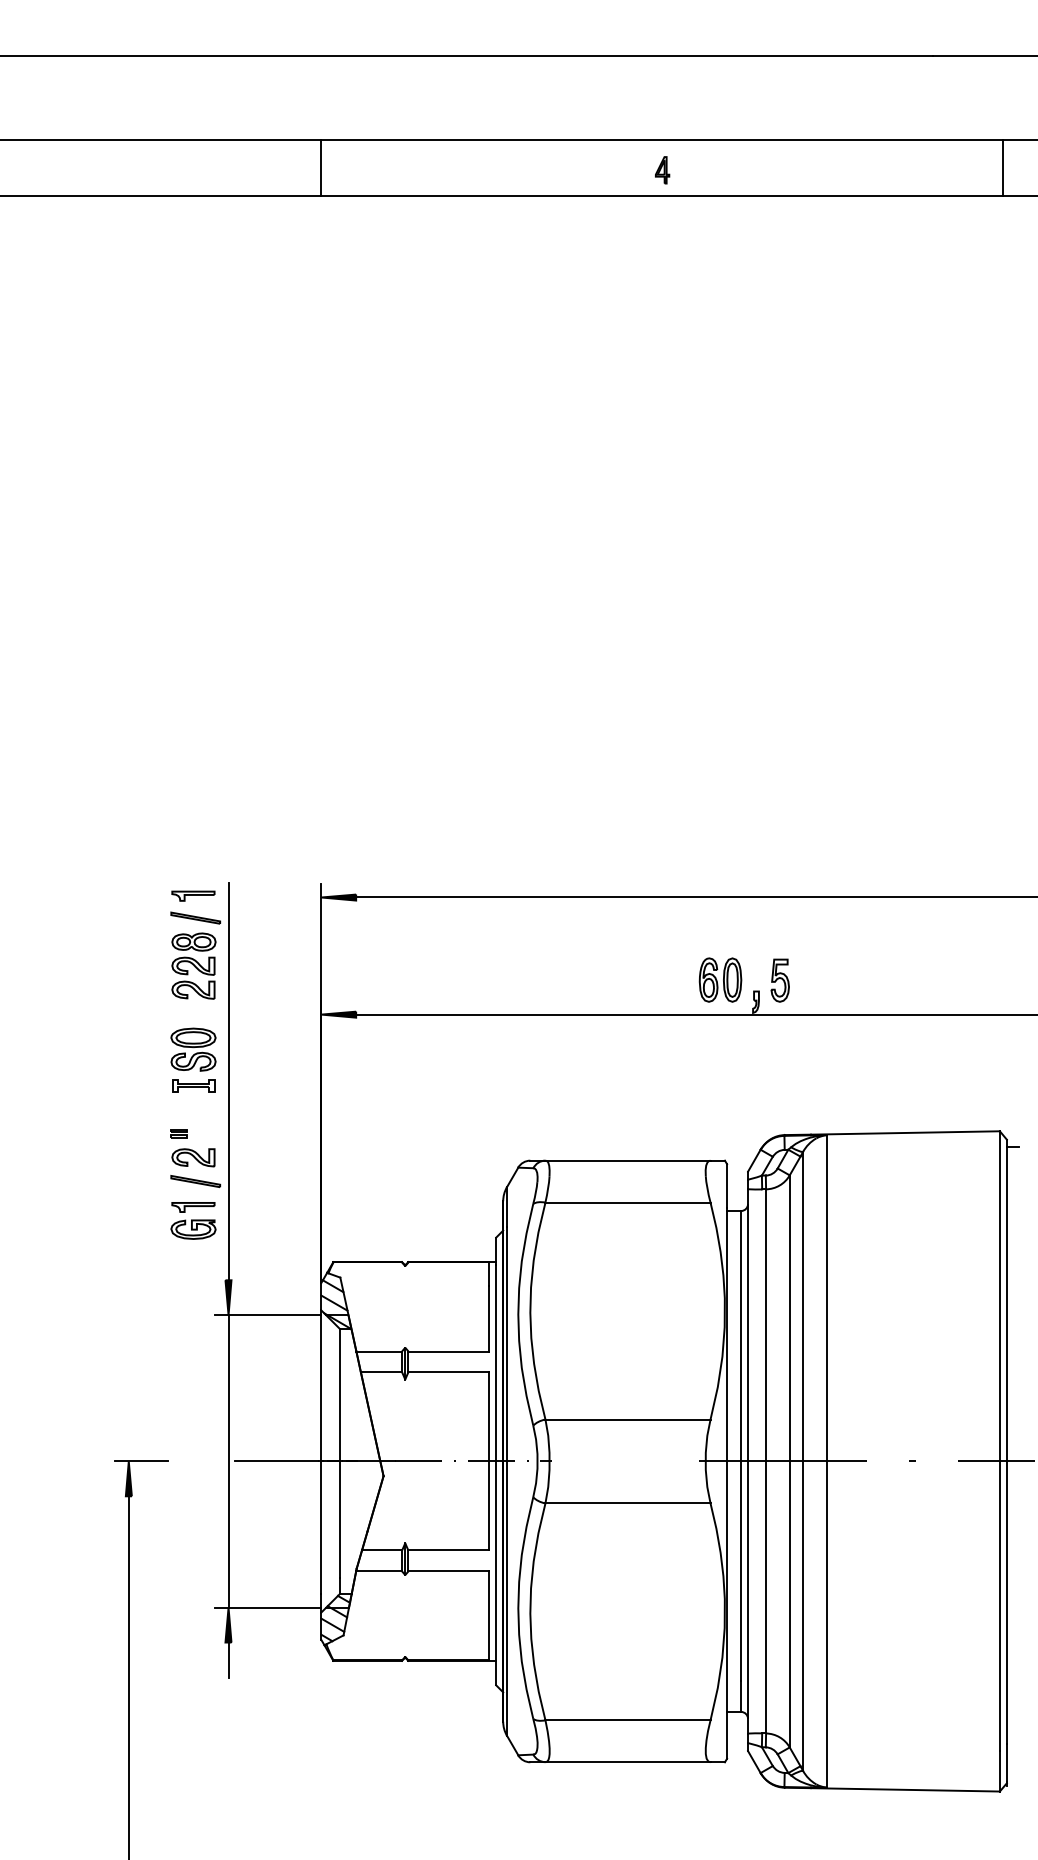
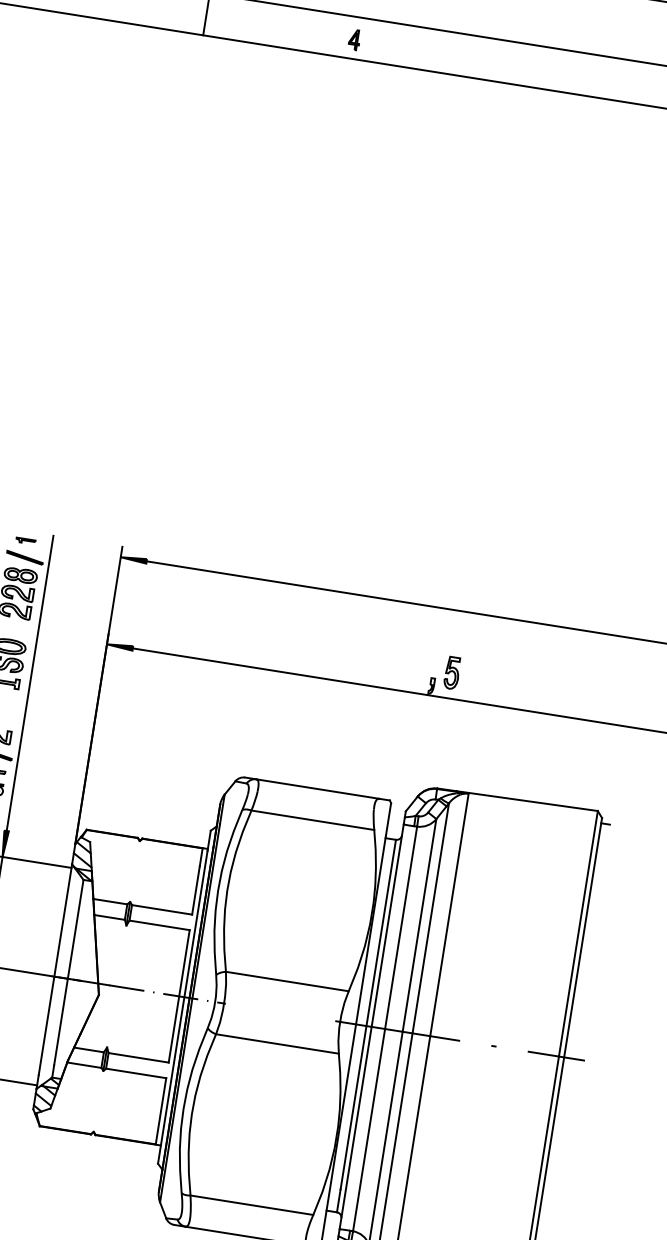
part: (662, 170) -> (354, 40), moved
part: (193, 895) -> (25, 540), size x0.6
part: (720, 979) -> (407, 665), removed

